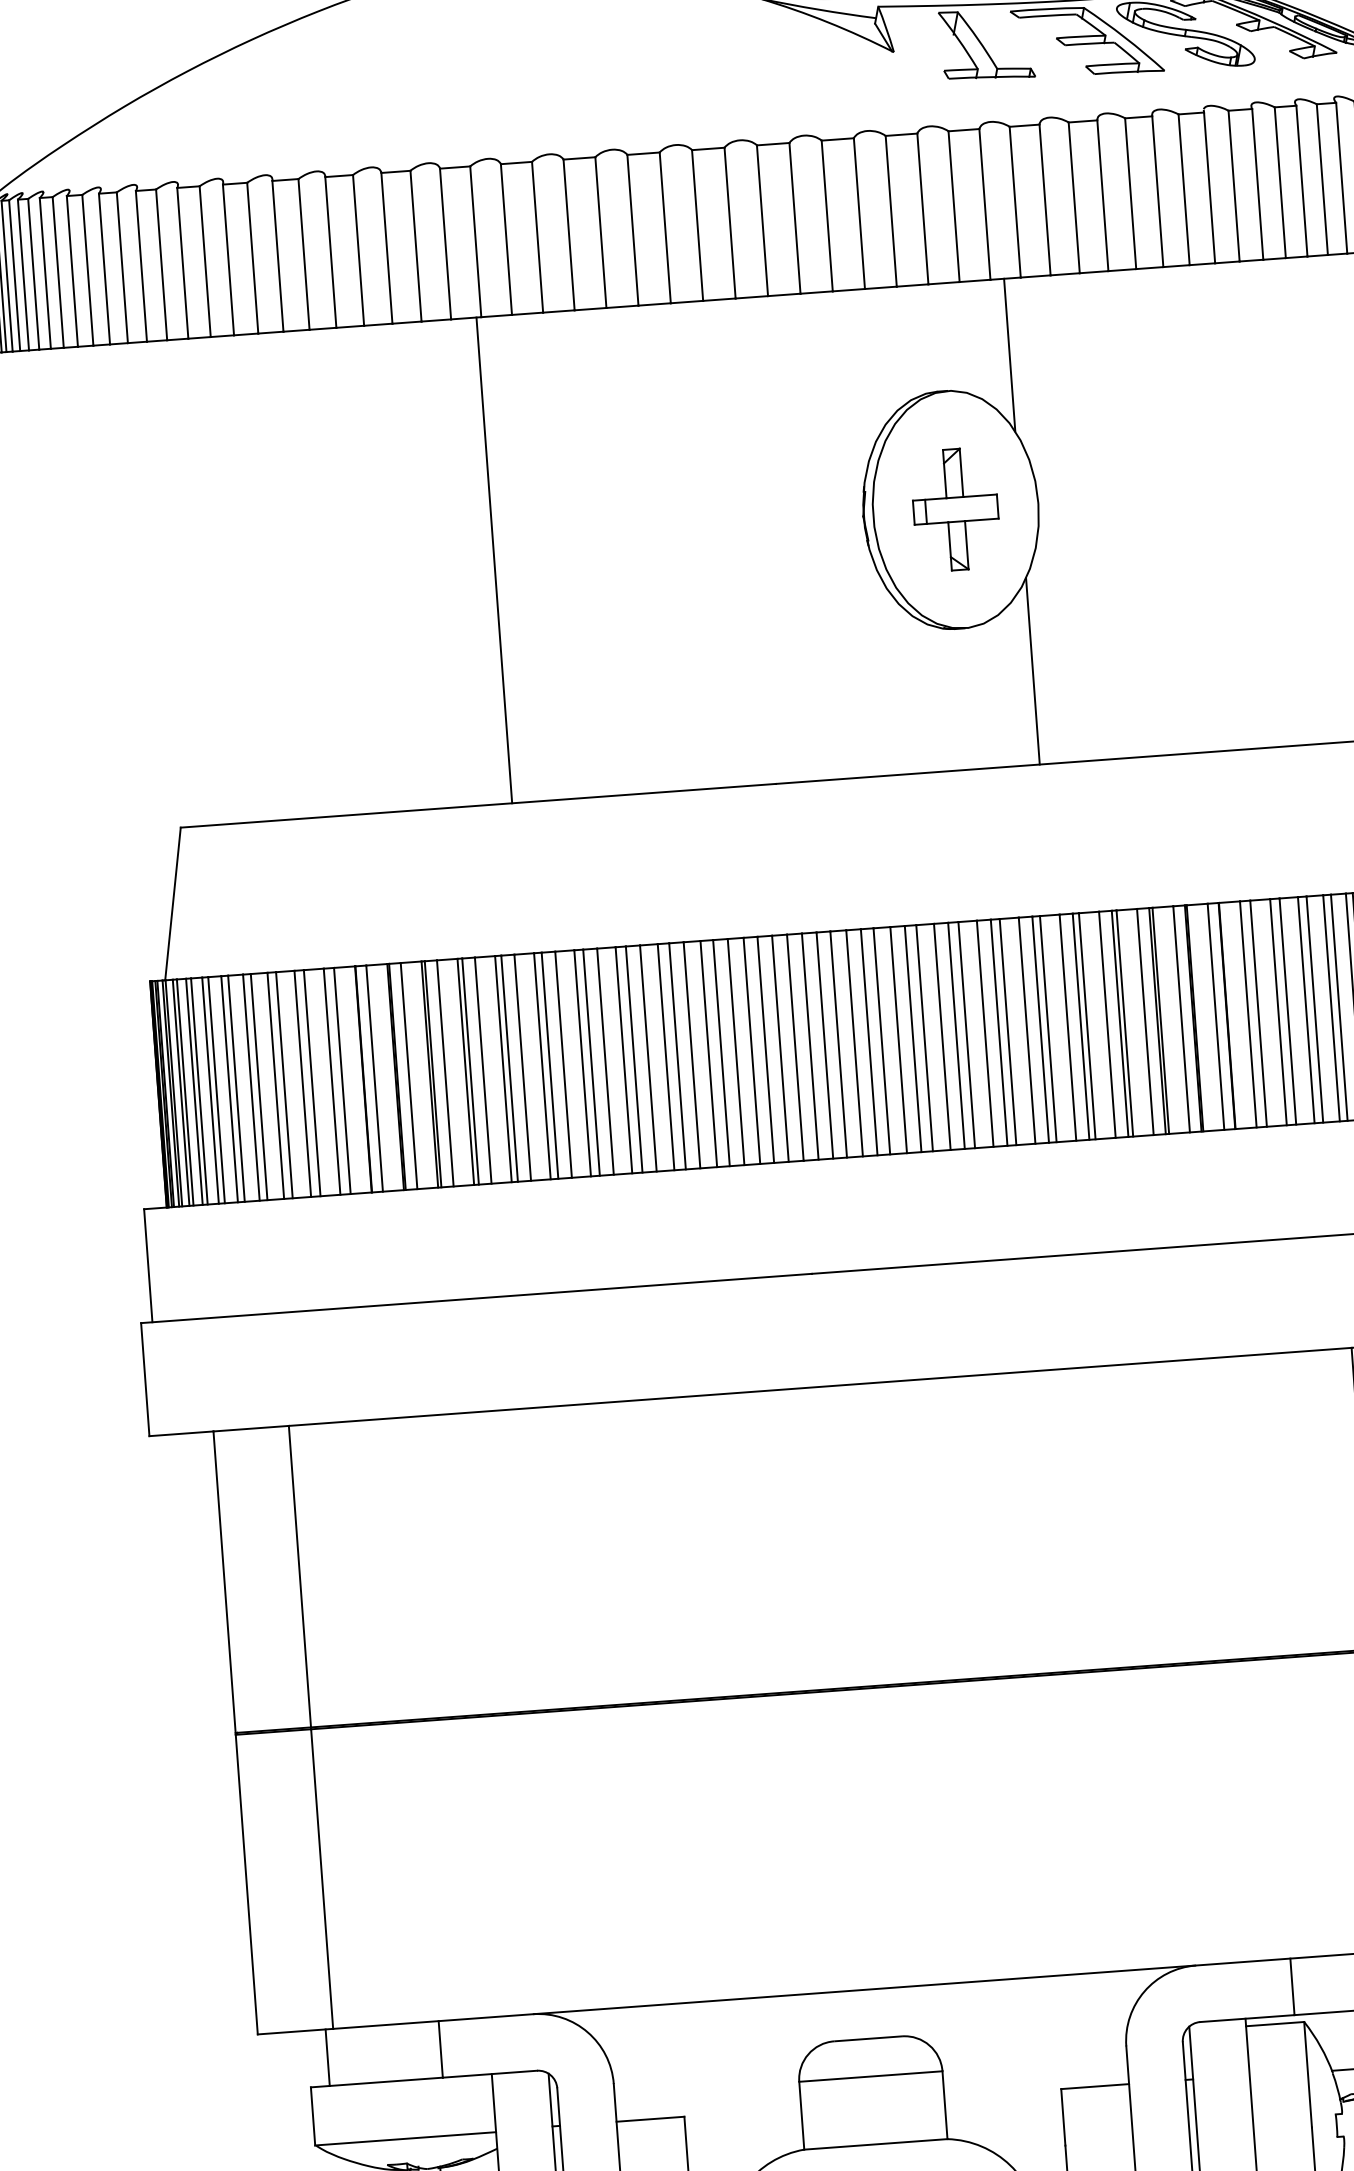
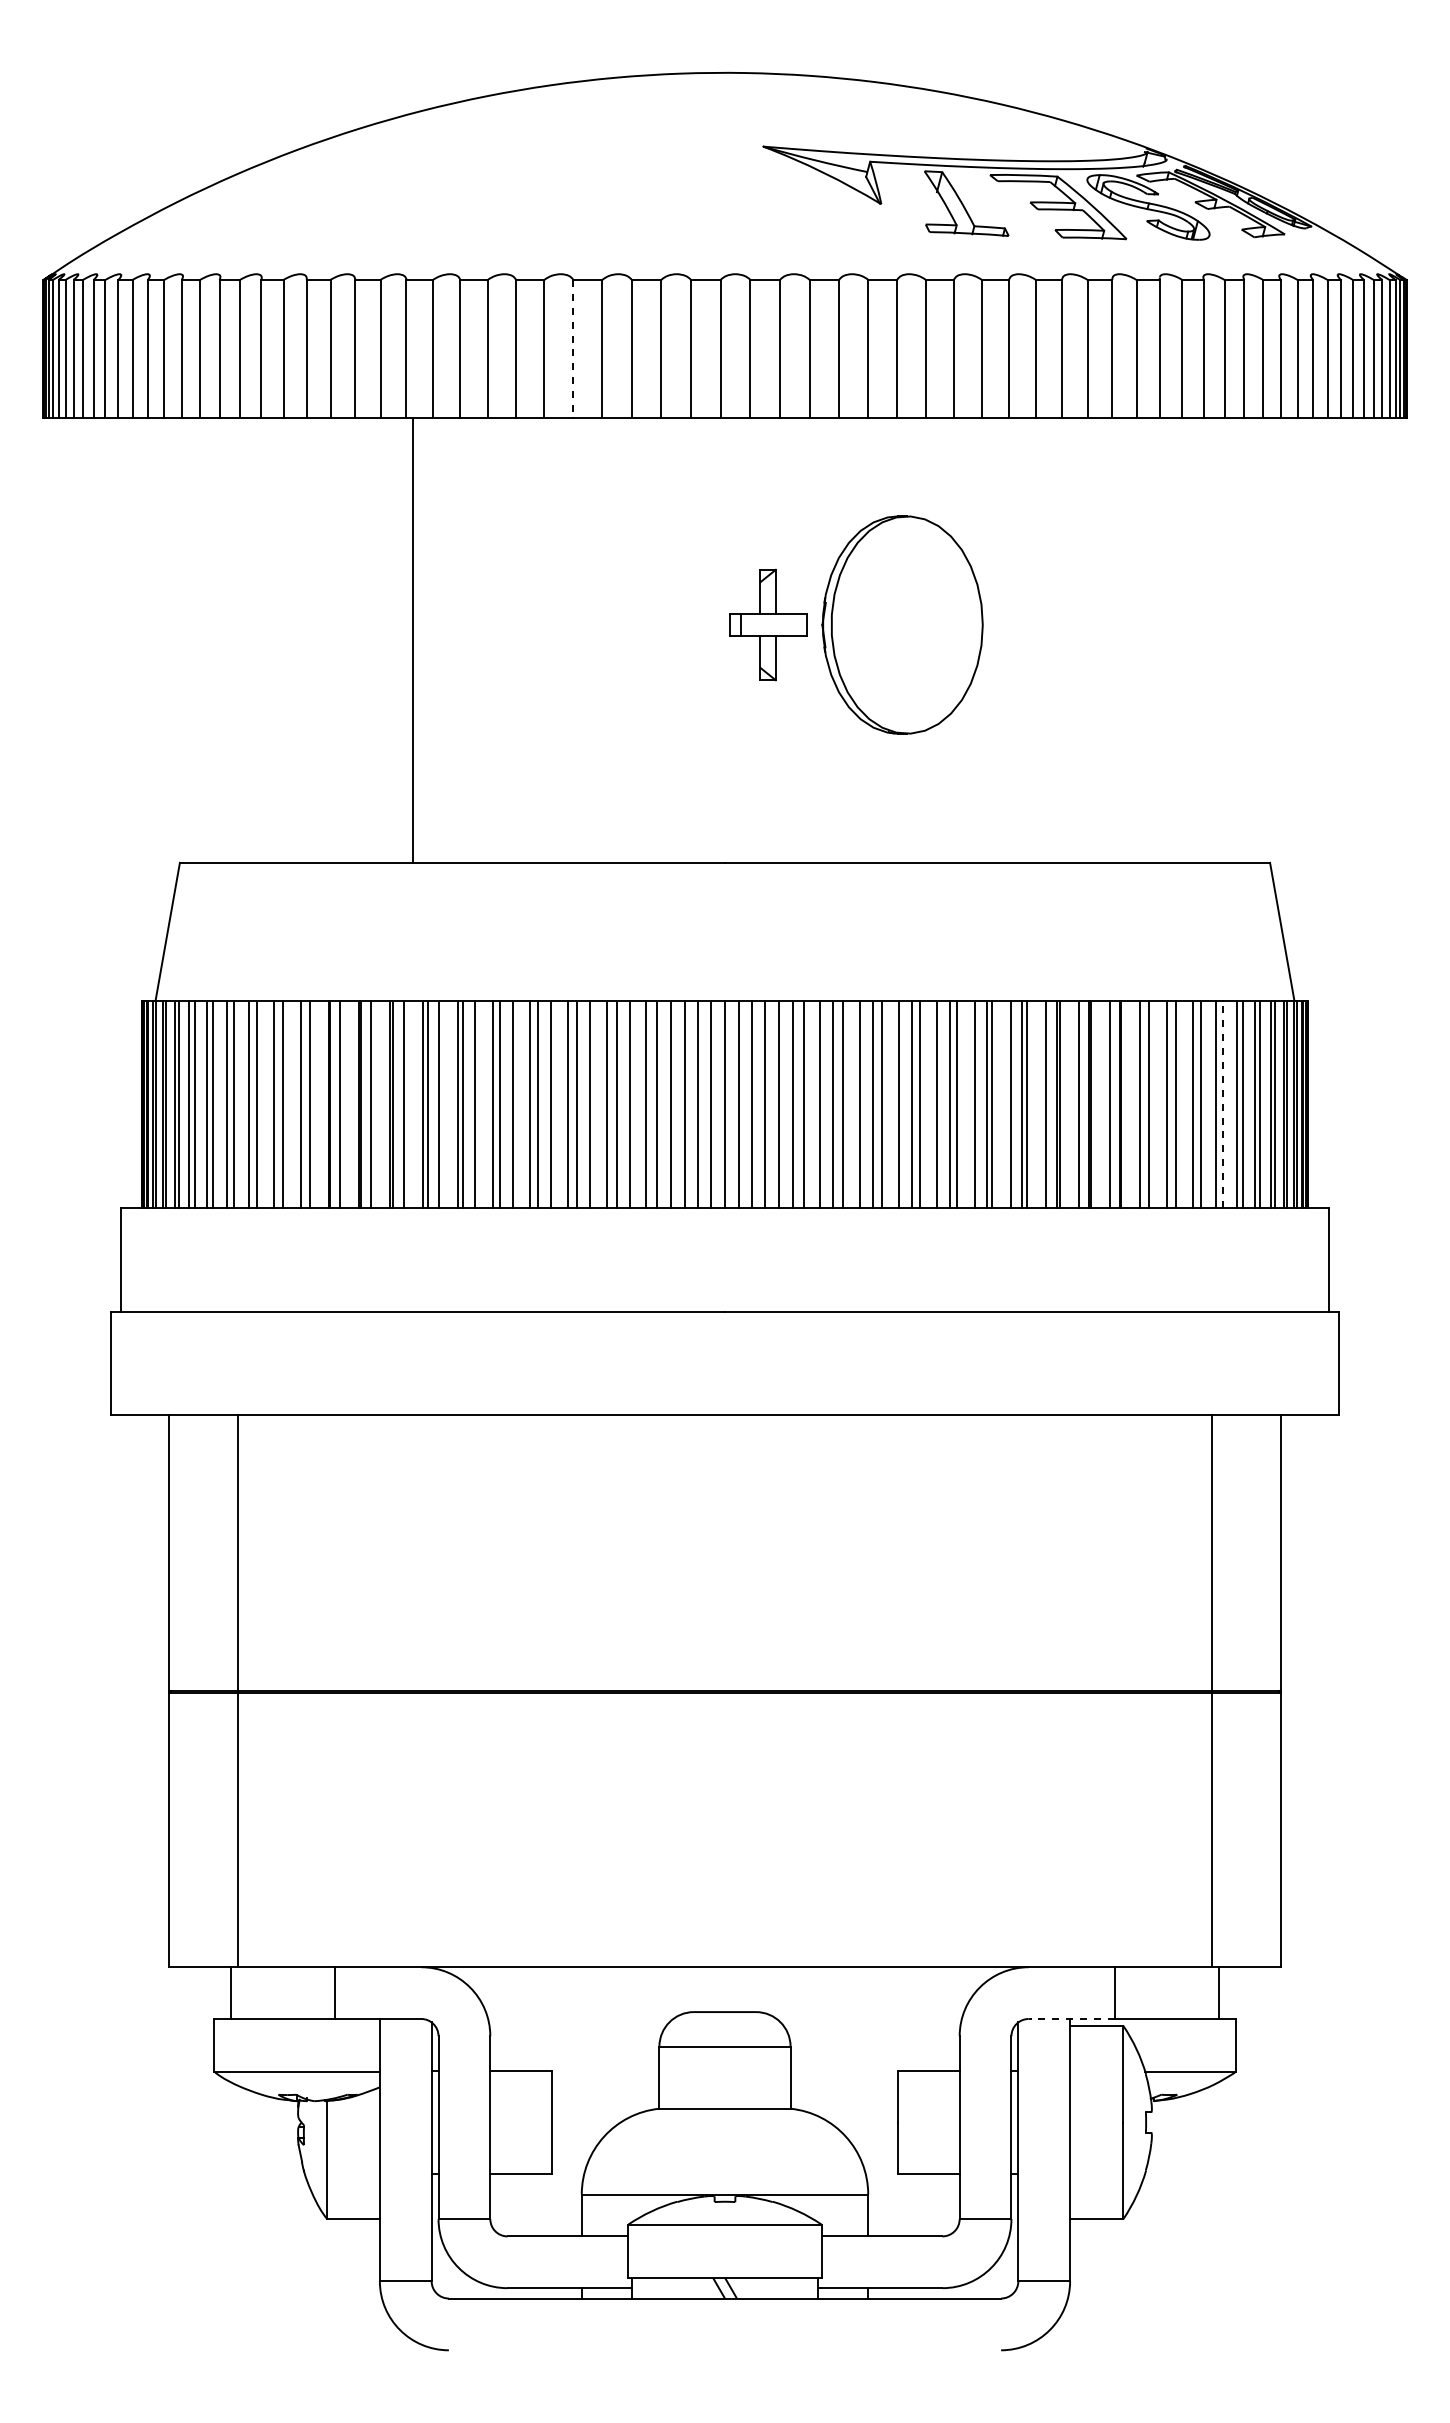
line: (569, 235) -> (573, 349), solid -> dashed
line: (1009, 354) -> (966, 487), removed
part: (956, 509) -> (768, 624), moved
line: (494, 559) -> (413, 639), moved
line: (1032, 671) -> (966, 777), removed
line: (1339, 1007) -> (1223, 1104), solid -> dashed
line: (1247, 2018) -> (1071, 2018), solid -> dashed

